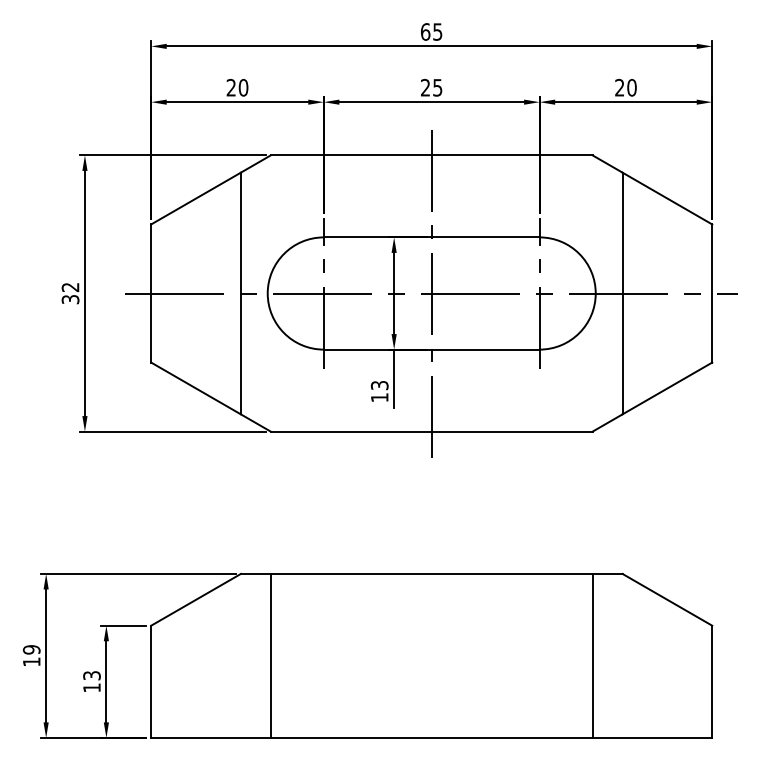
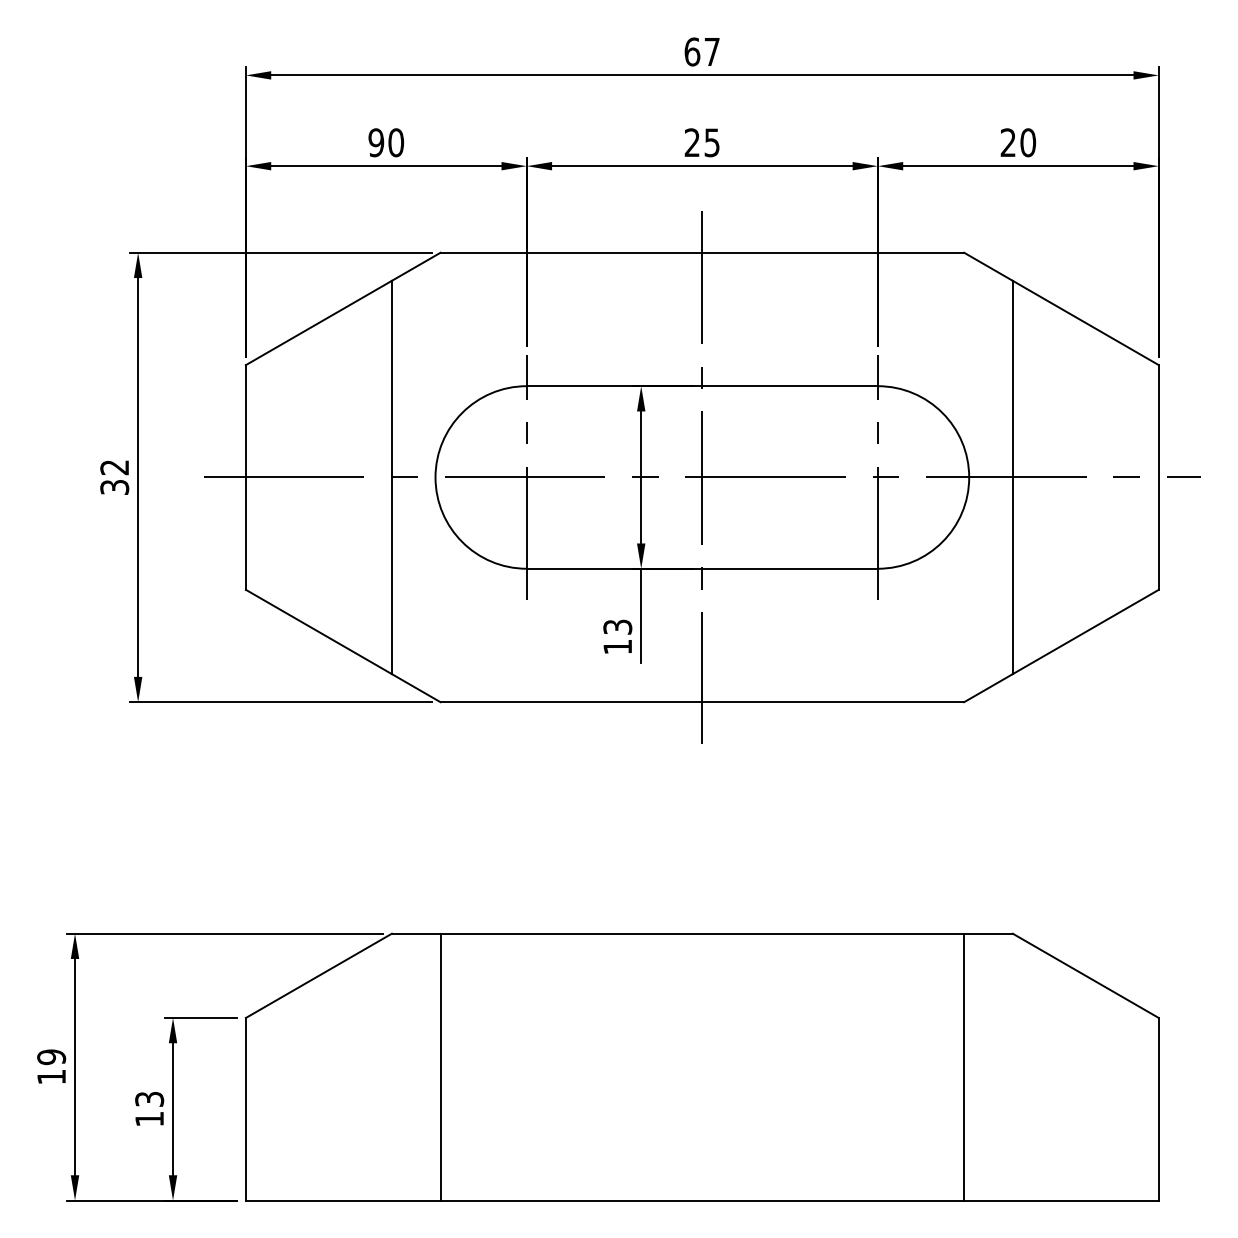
text: (437, 31) -> (711, 51), 65 -> 67
text: (231, 87) -> (376, 142), 20 -> 90

